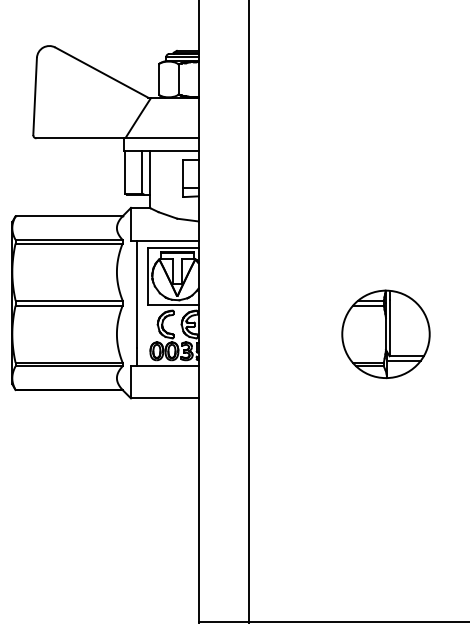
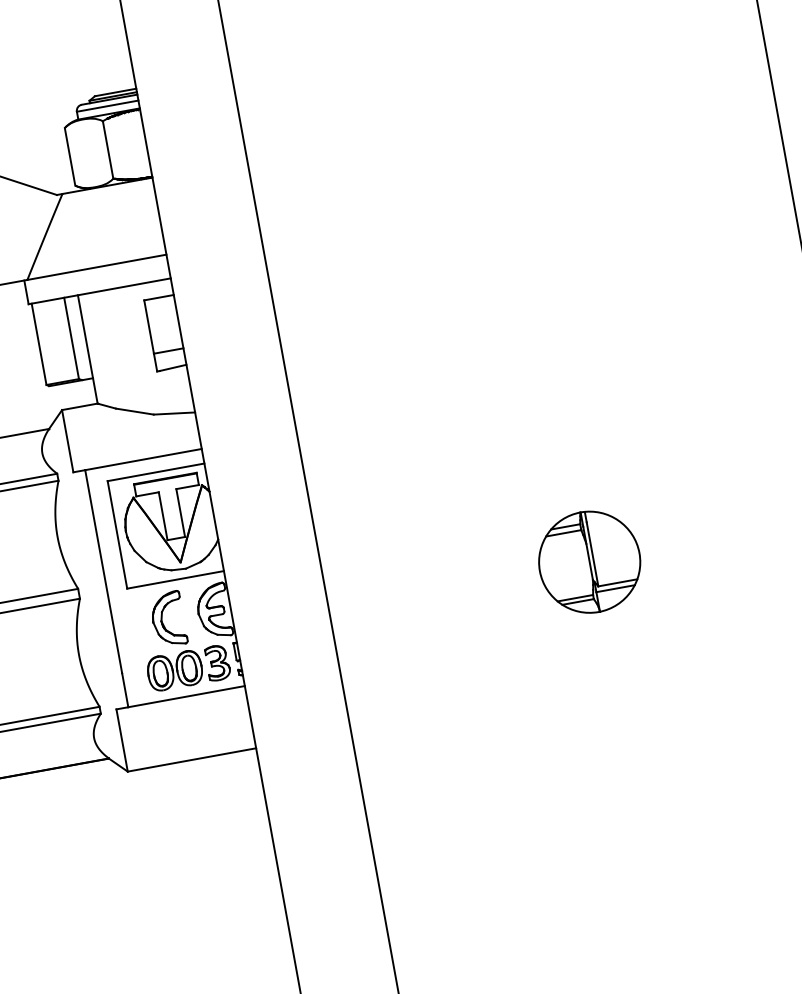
part: (385, 334) -> (588, 562), size x0.6

